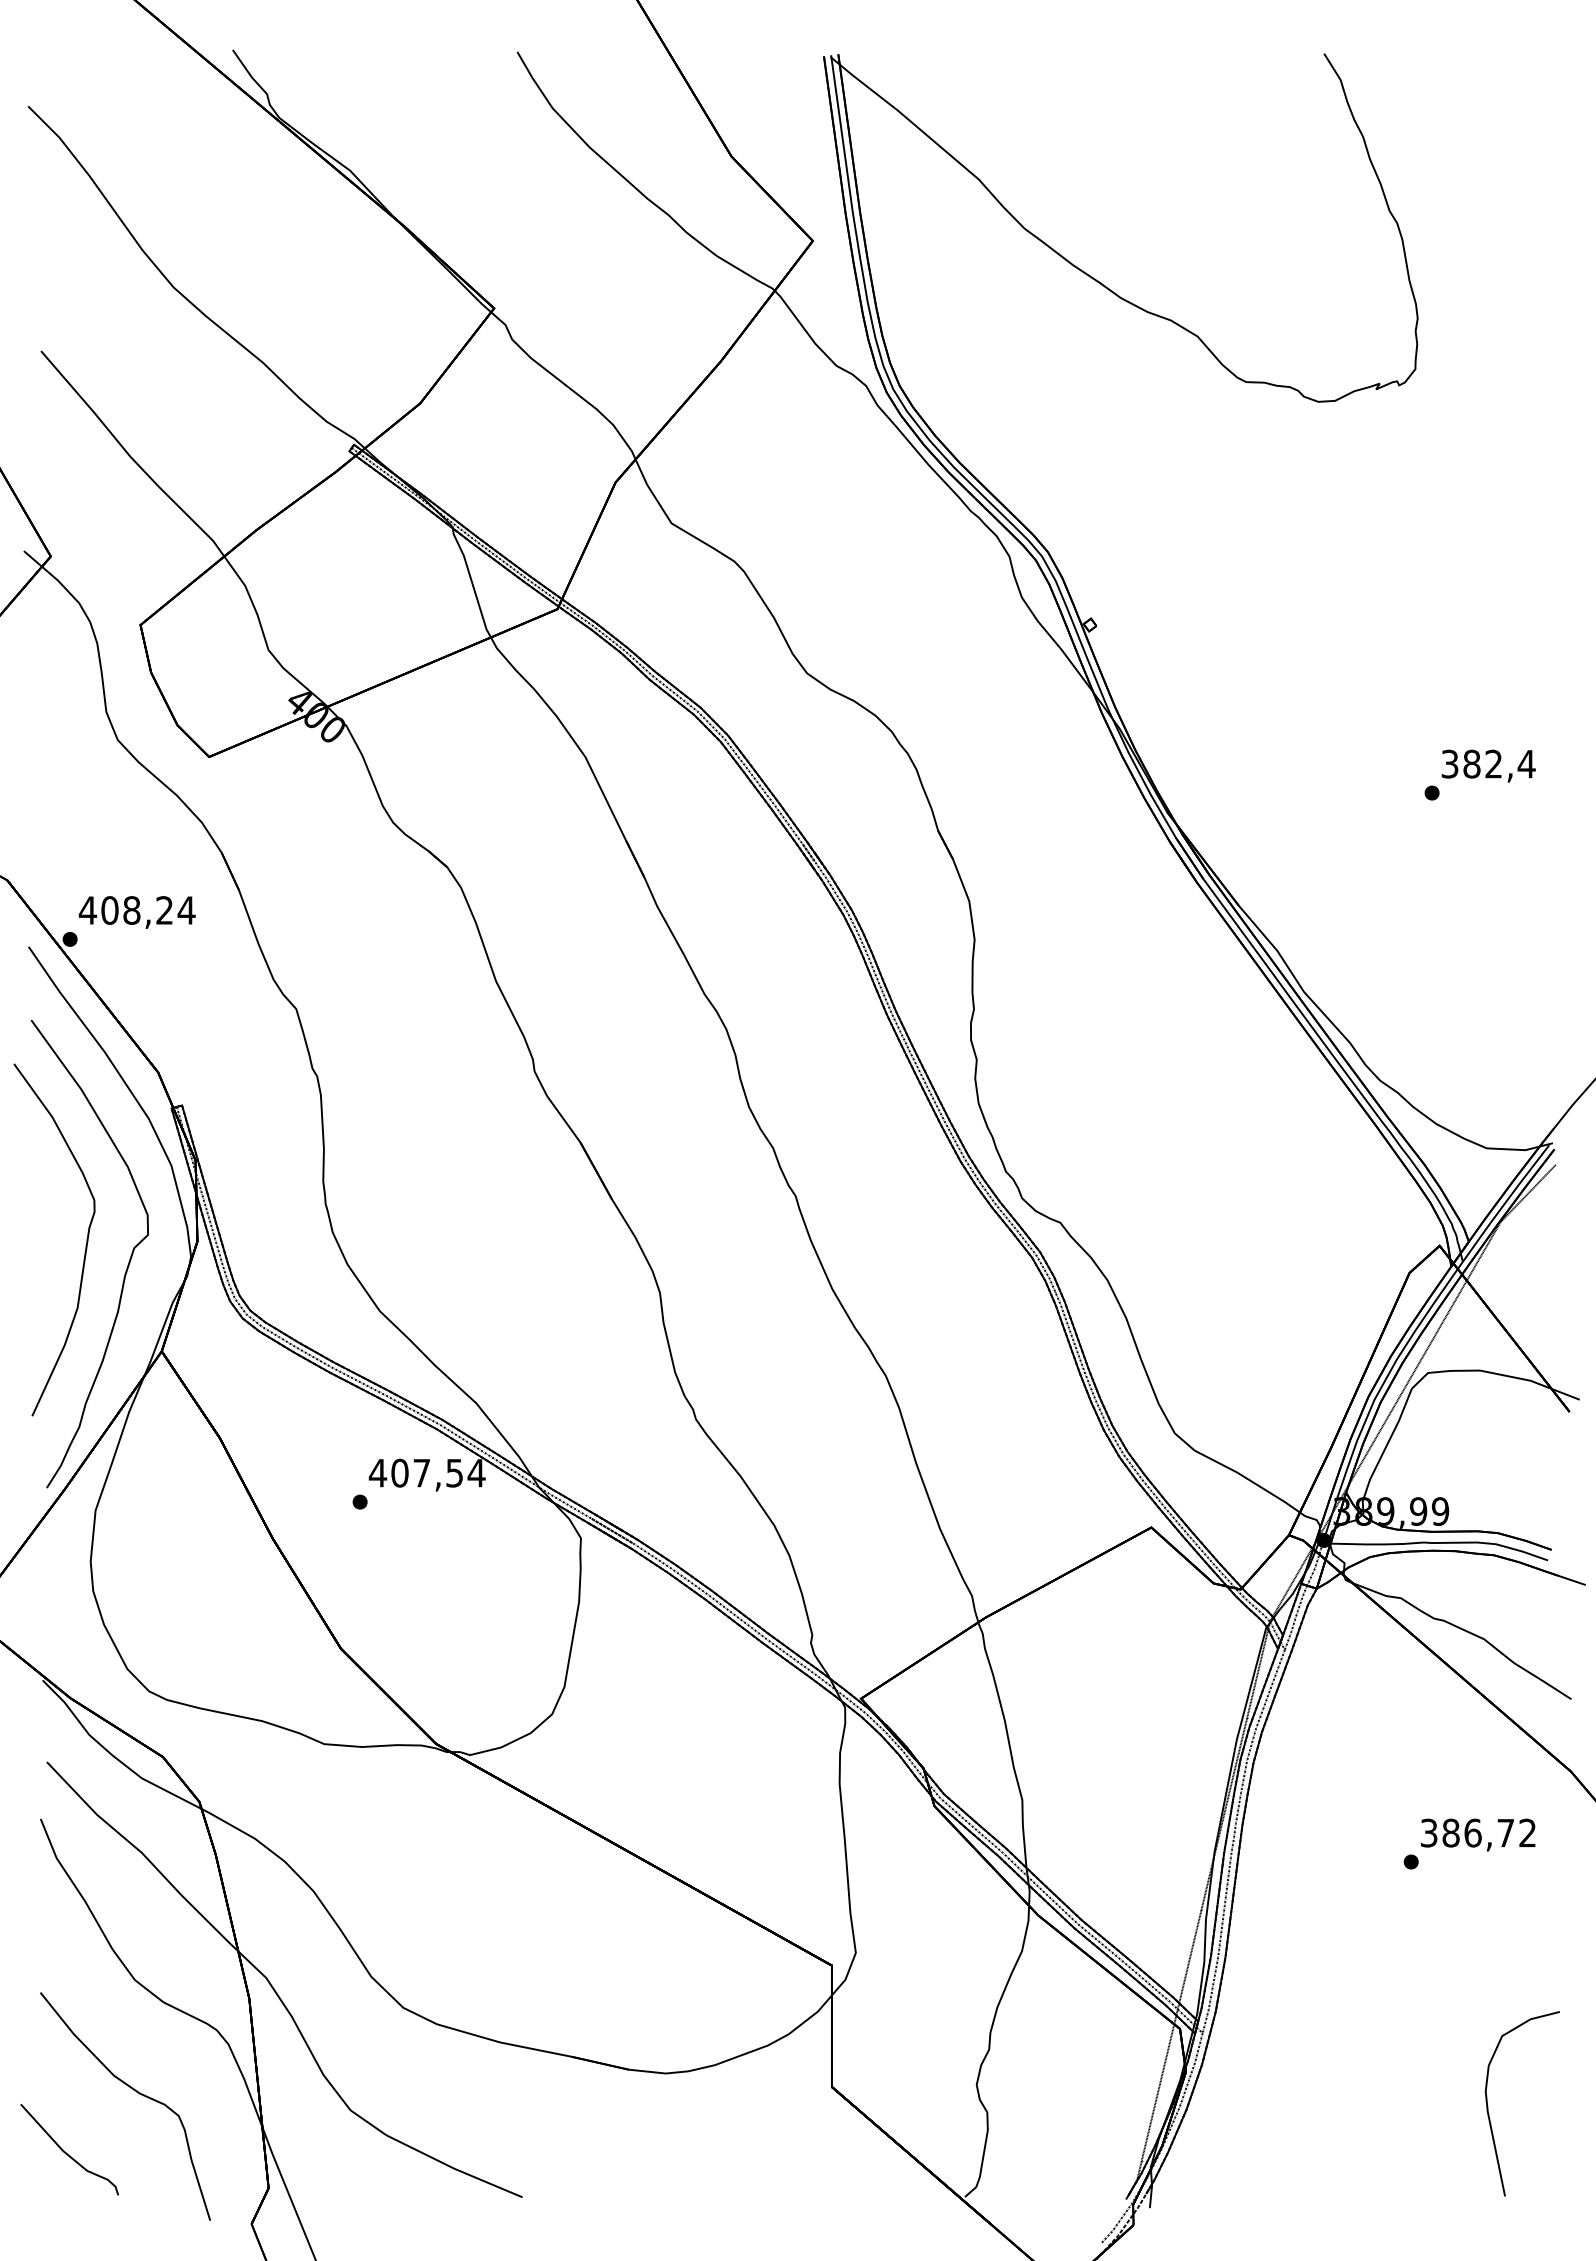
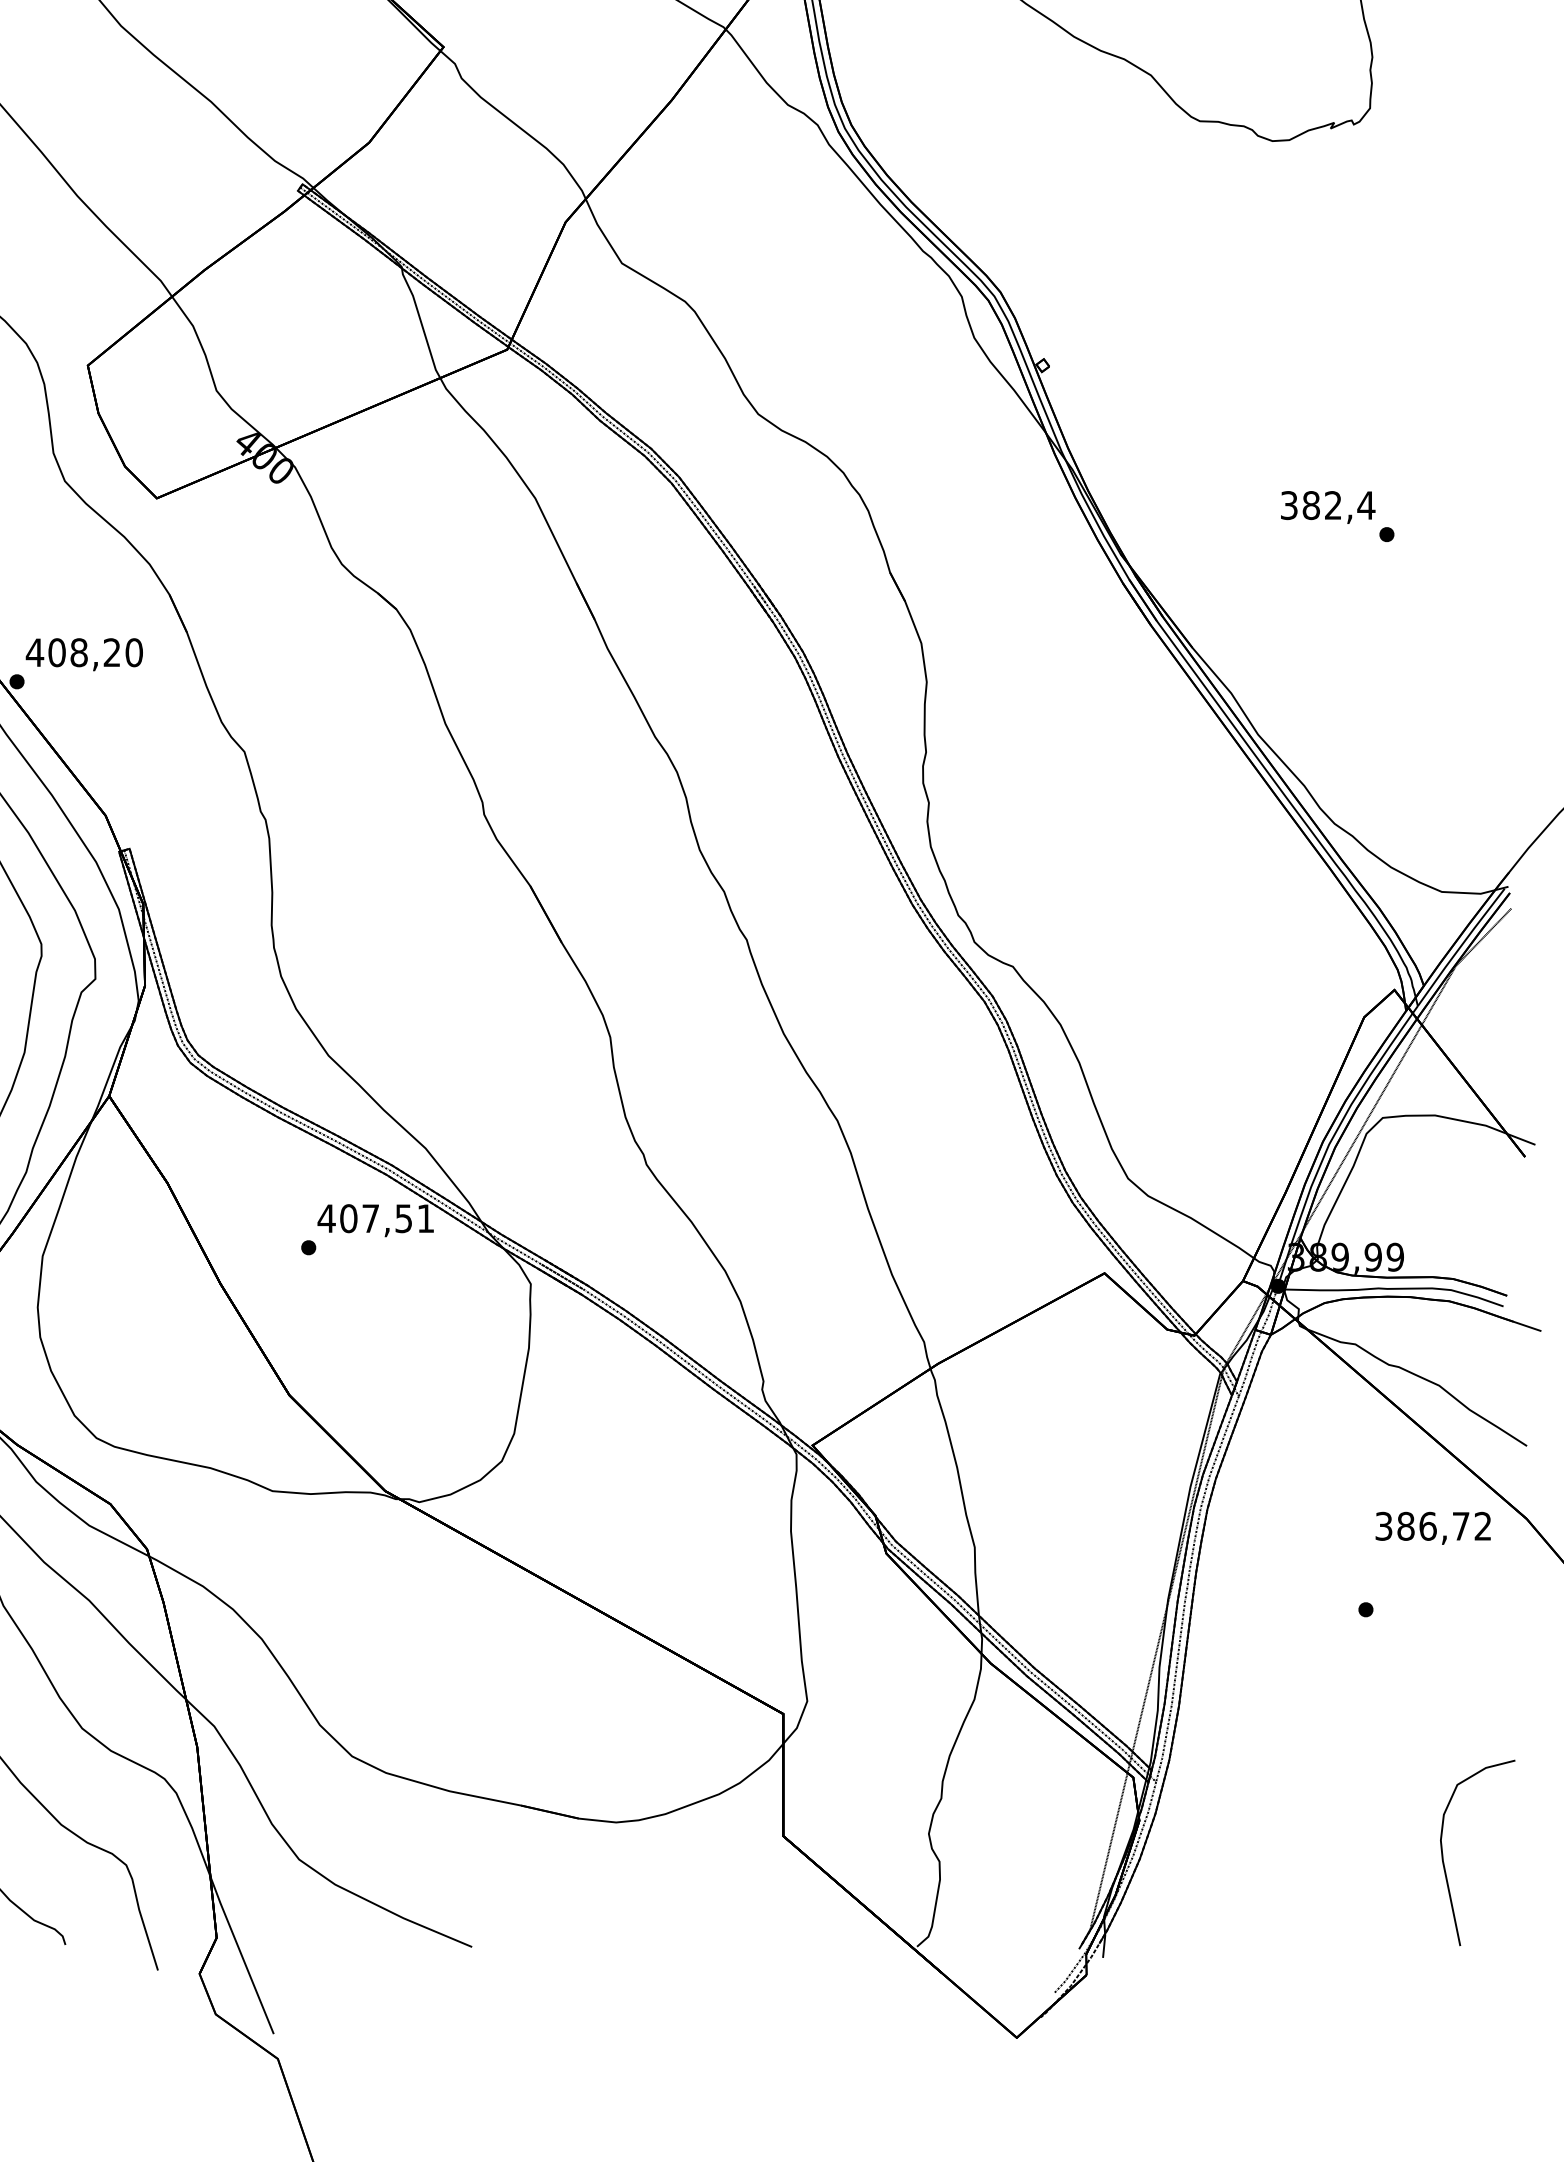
text: (1488, 765) -> (1327, 506), moved
text: (186, 910) -> (134, 652), 408,24 -> 408,20
text: (476, 1473) -> (425, 1218), 407,54 -> 407,51
text: (1478, 1834) -> (1433, 1527), moved

